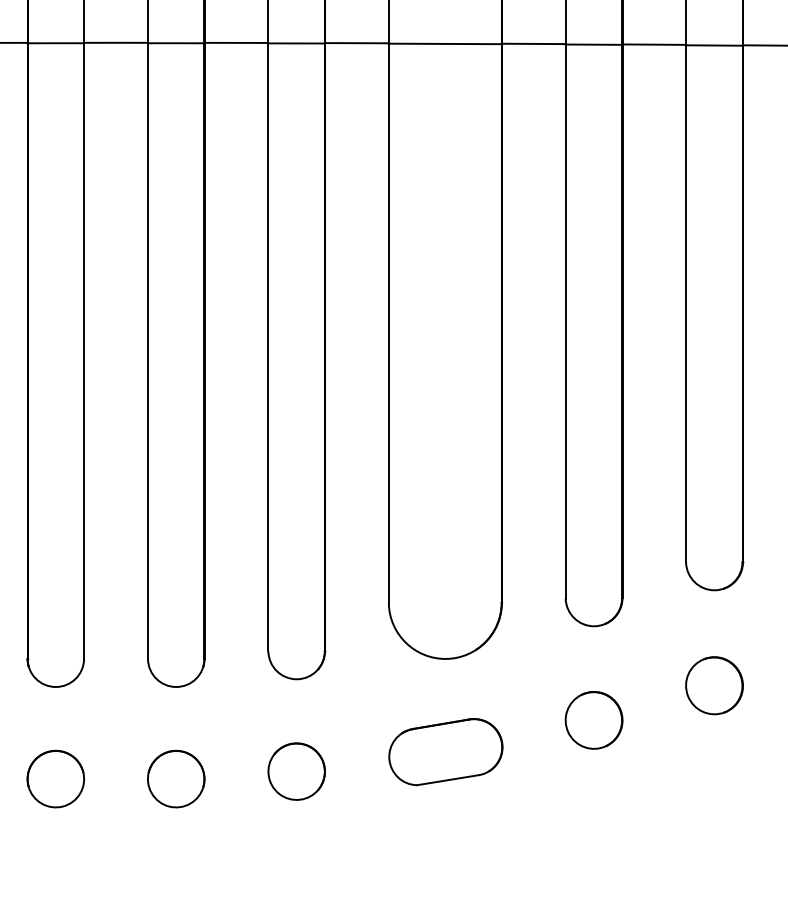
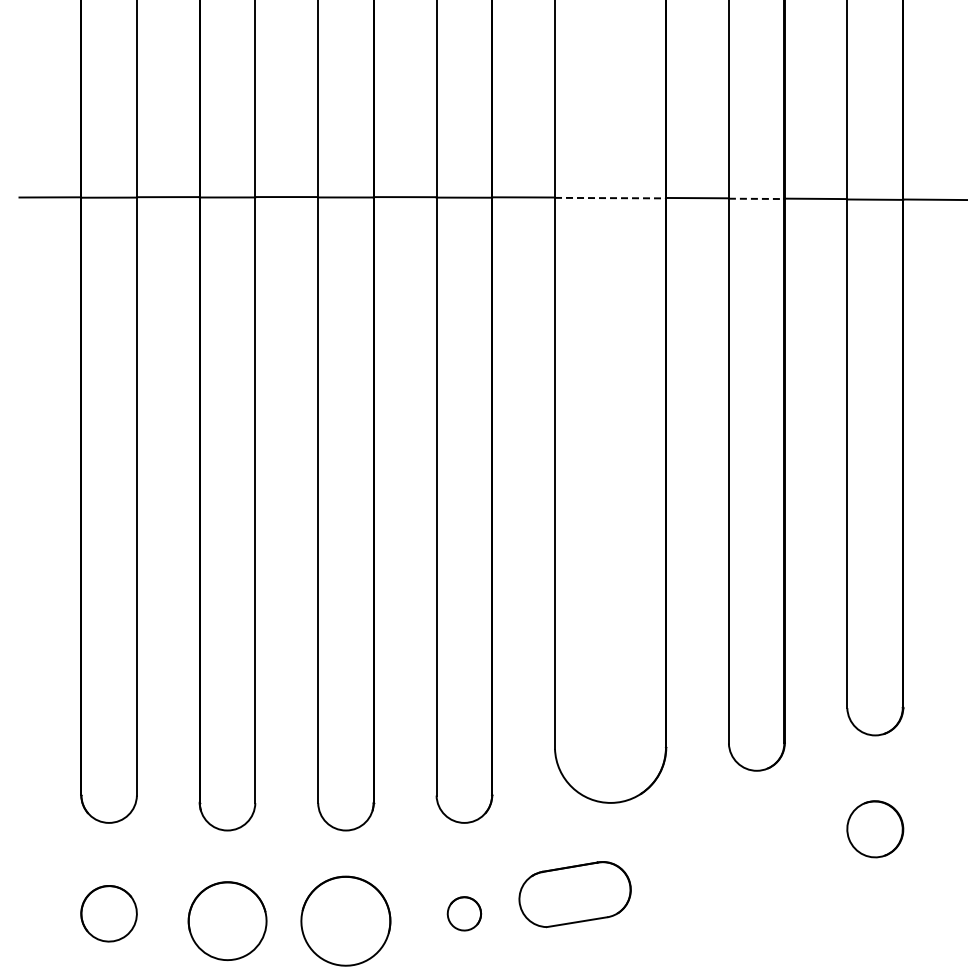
line: (446, 44) -> (611, 198), solid -> dashed
line: (593, 44) -> (756, 198), solid -> dashed
part: (593, 720) -> (756, 863), removed
part: (445, 752) -> (574, 894), moved
part: (296, 771) -> (464, 913), size x0.6
part: (55, 778) -> (227, 920), size x1.4
part: (175, 778) -> (345, 920), size x1.6

